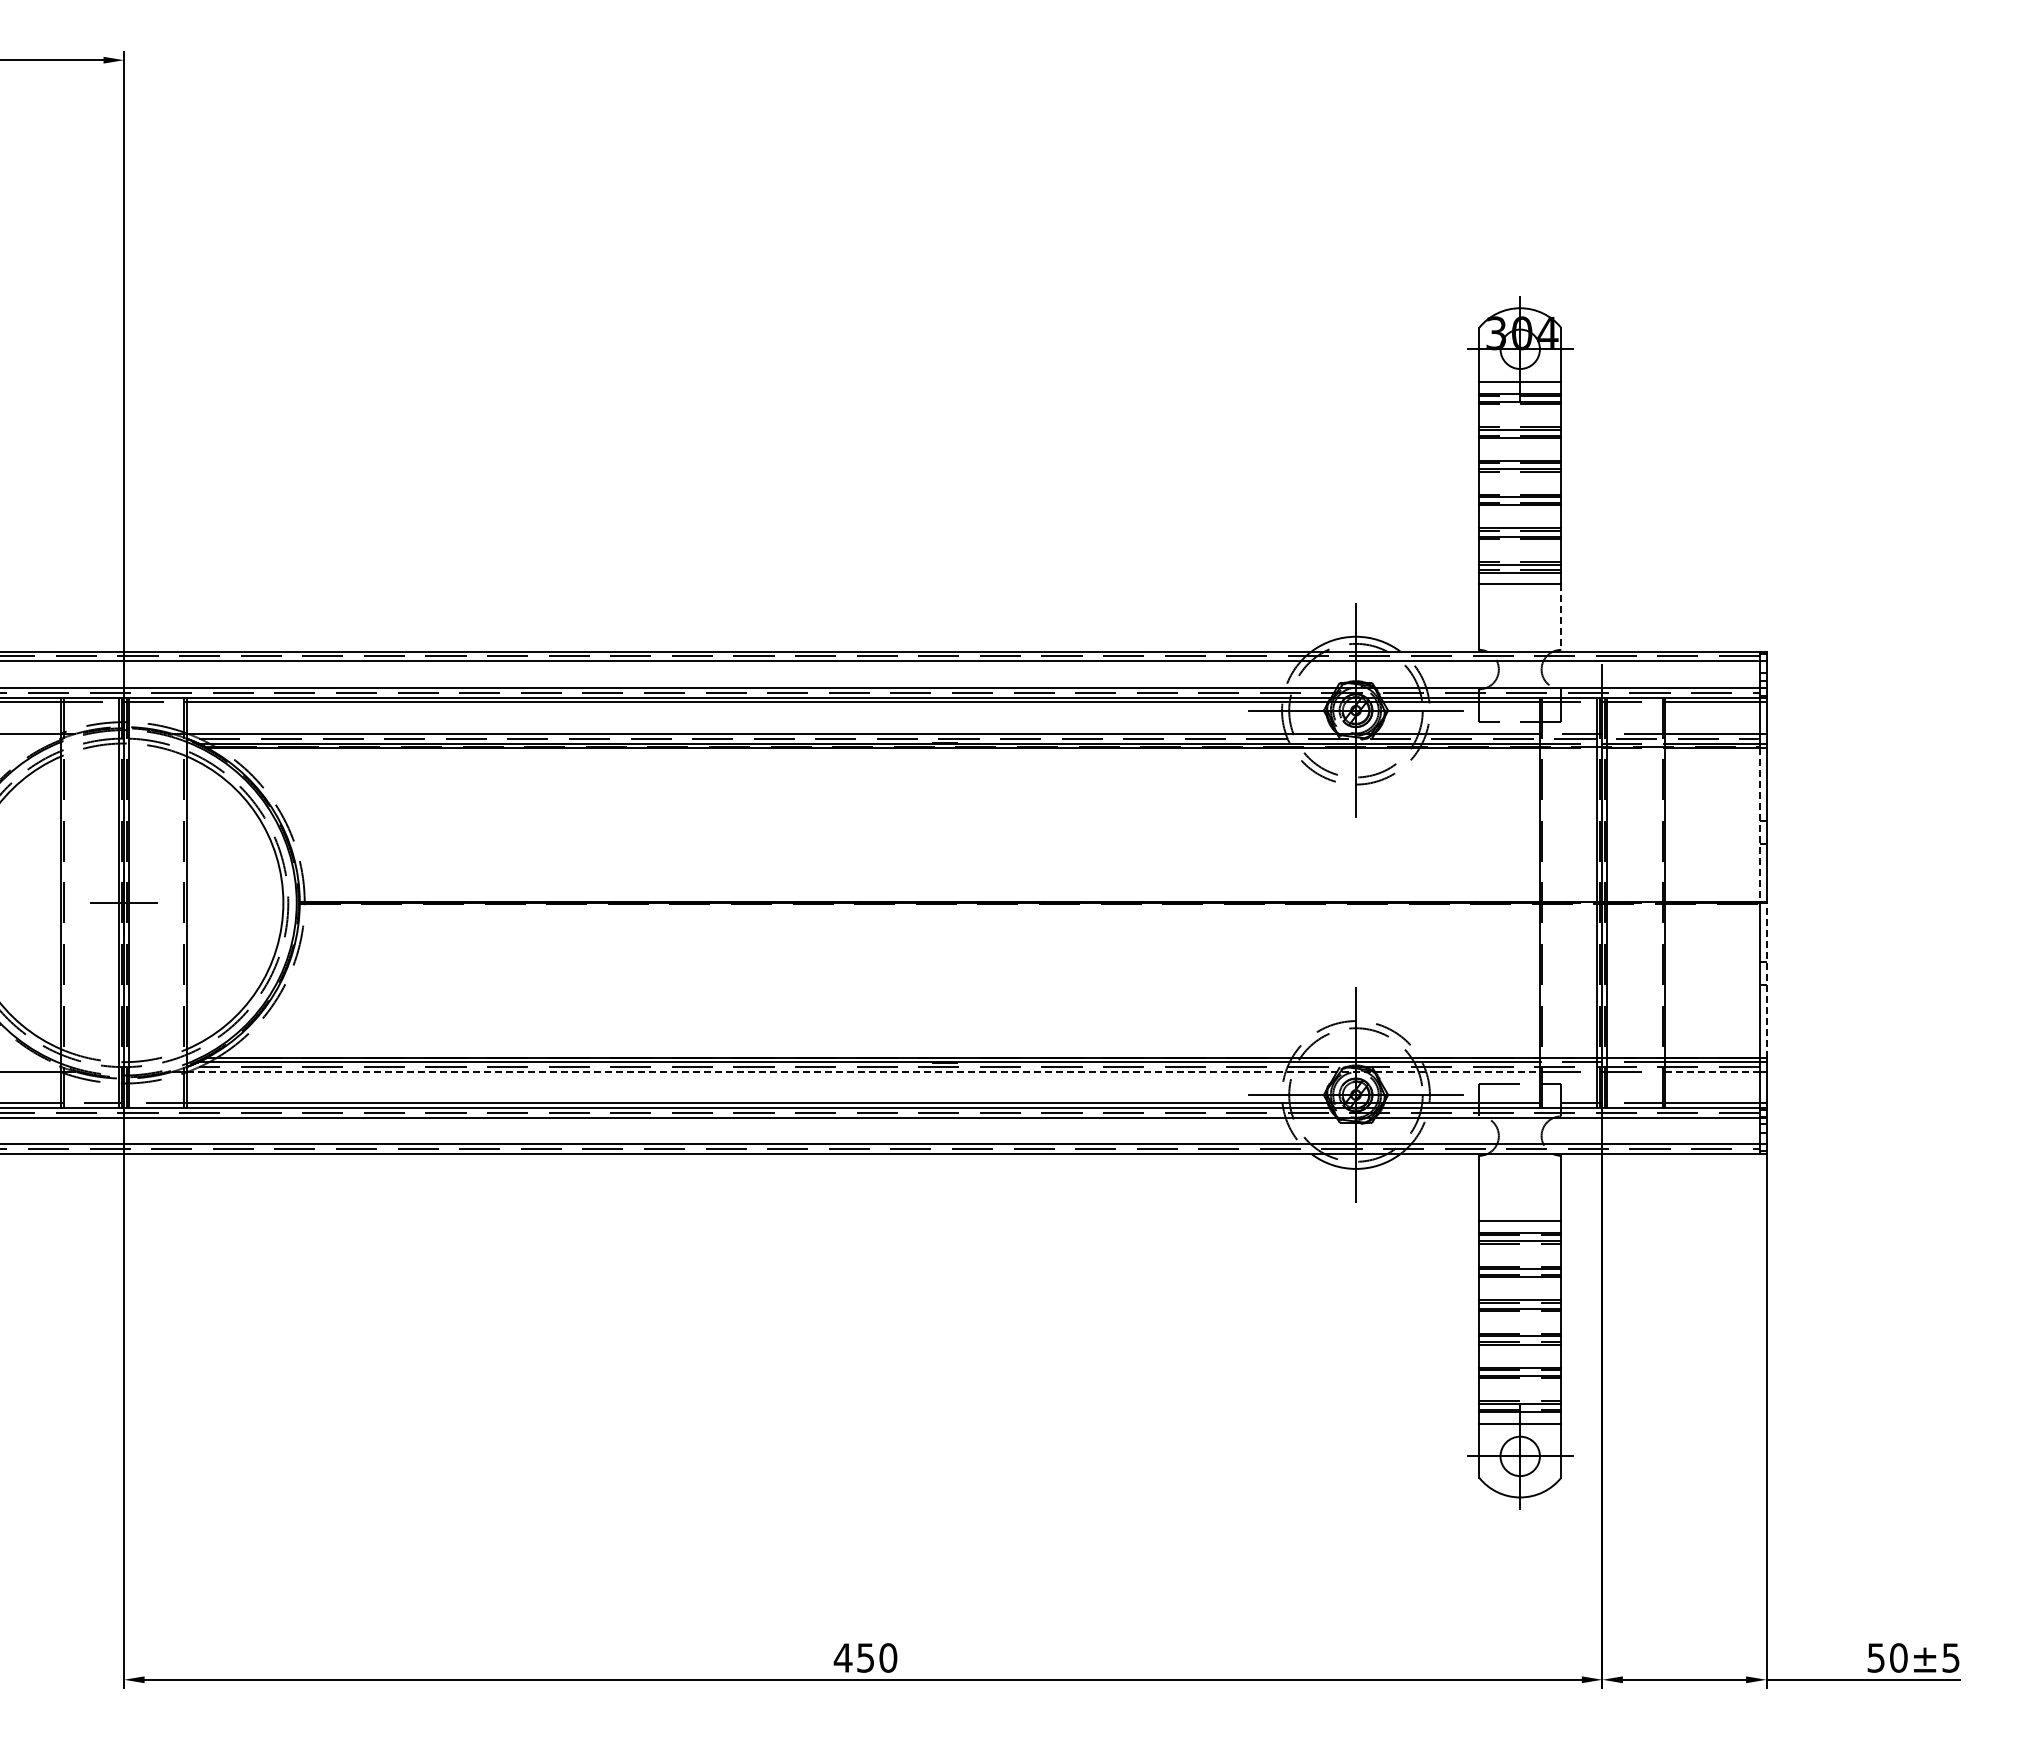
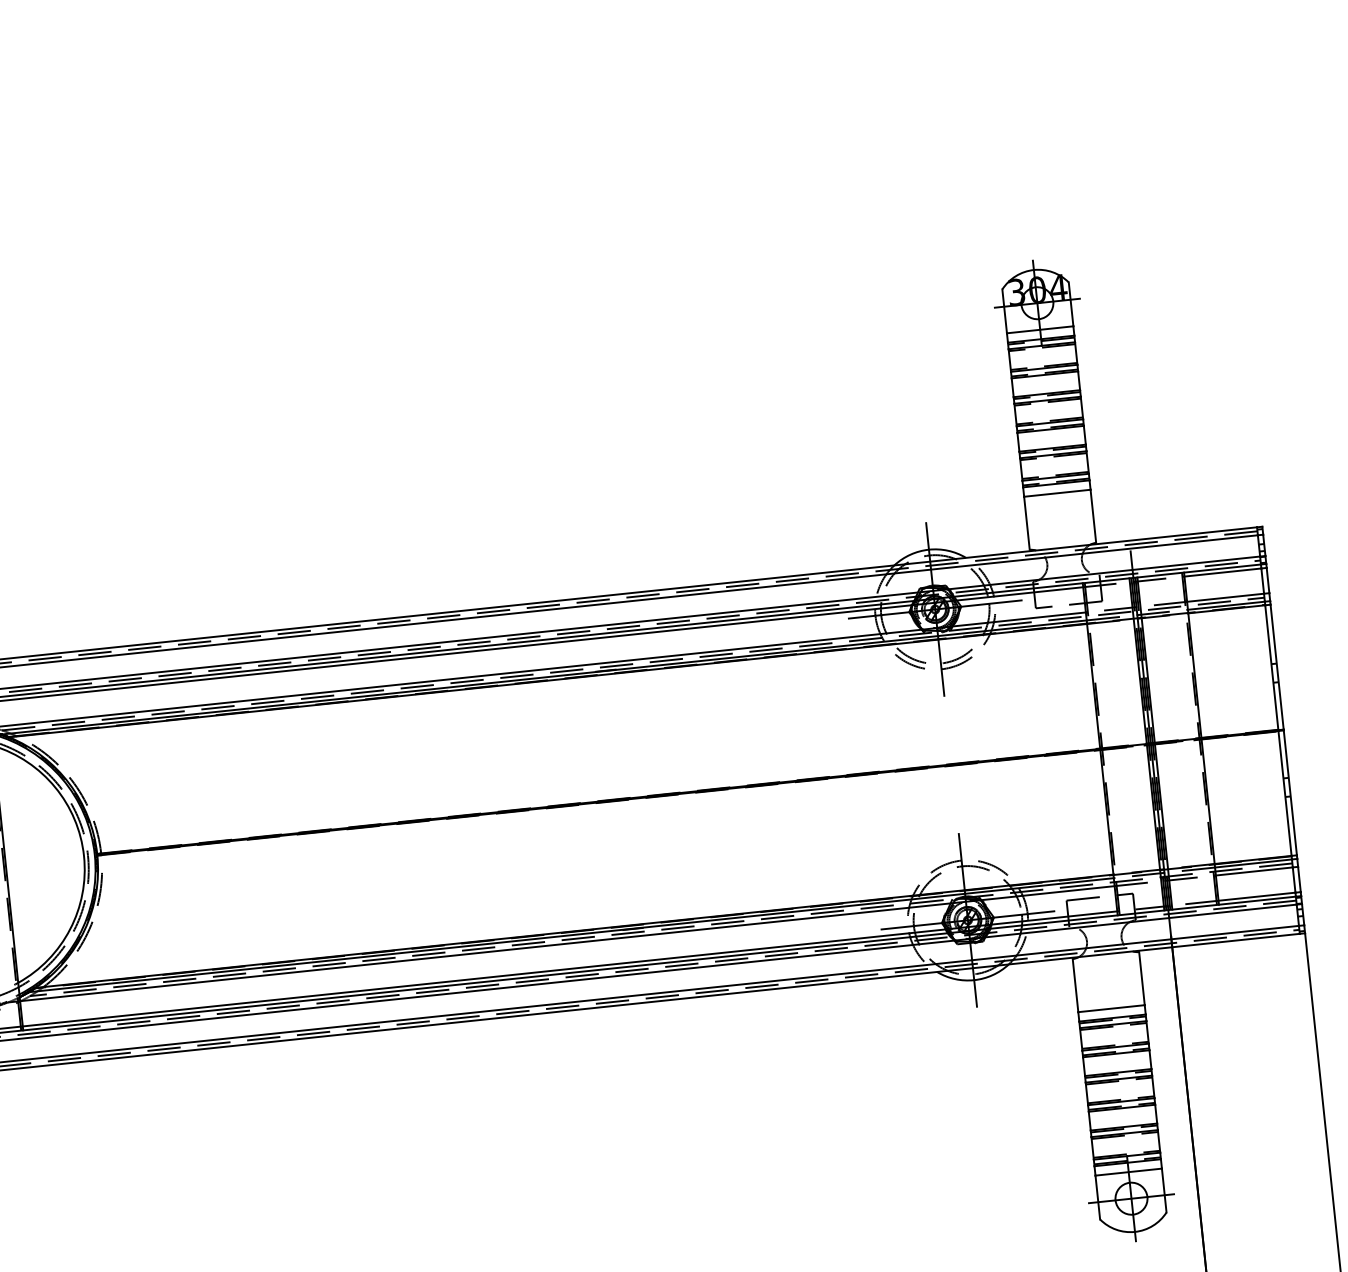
line: (1561, 617) -> (1093, 516), dashed -> solid
line: (1760, 825) -> (1272, 667), dashed -> solid
line: (1766, 980) -> (1290, 792), dashed -> solid
line: (863, 1072) -> (567, 944), dashed -> solid
line: (1712, 1072) -> (1254, 871), dashed -> solid

